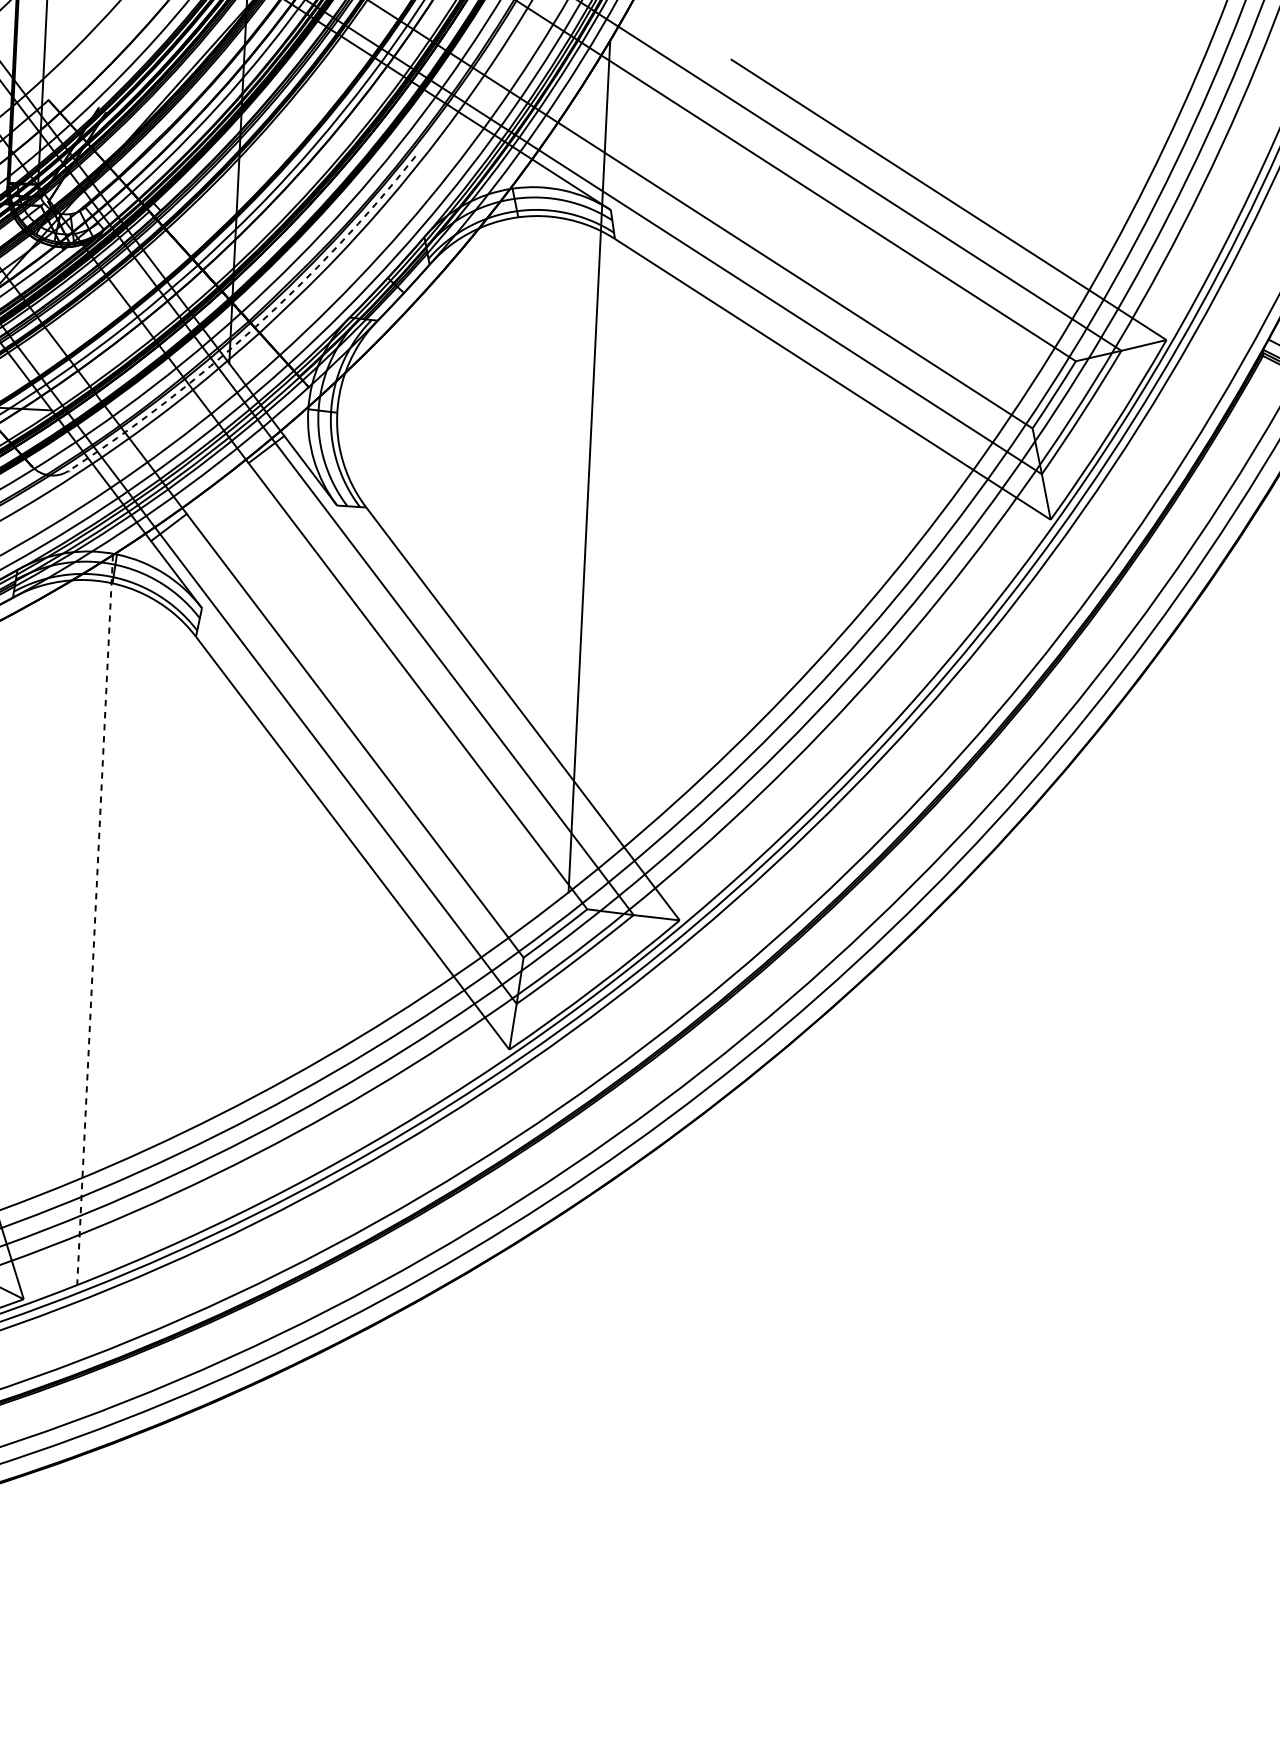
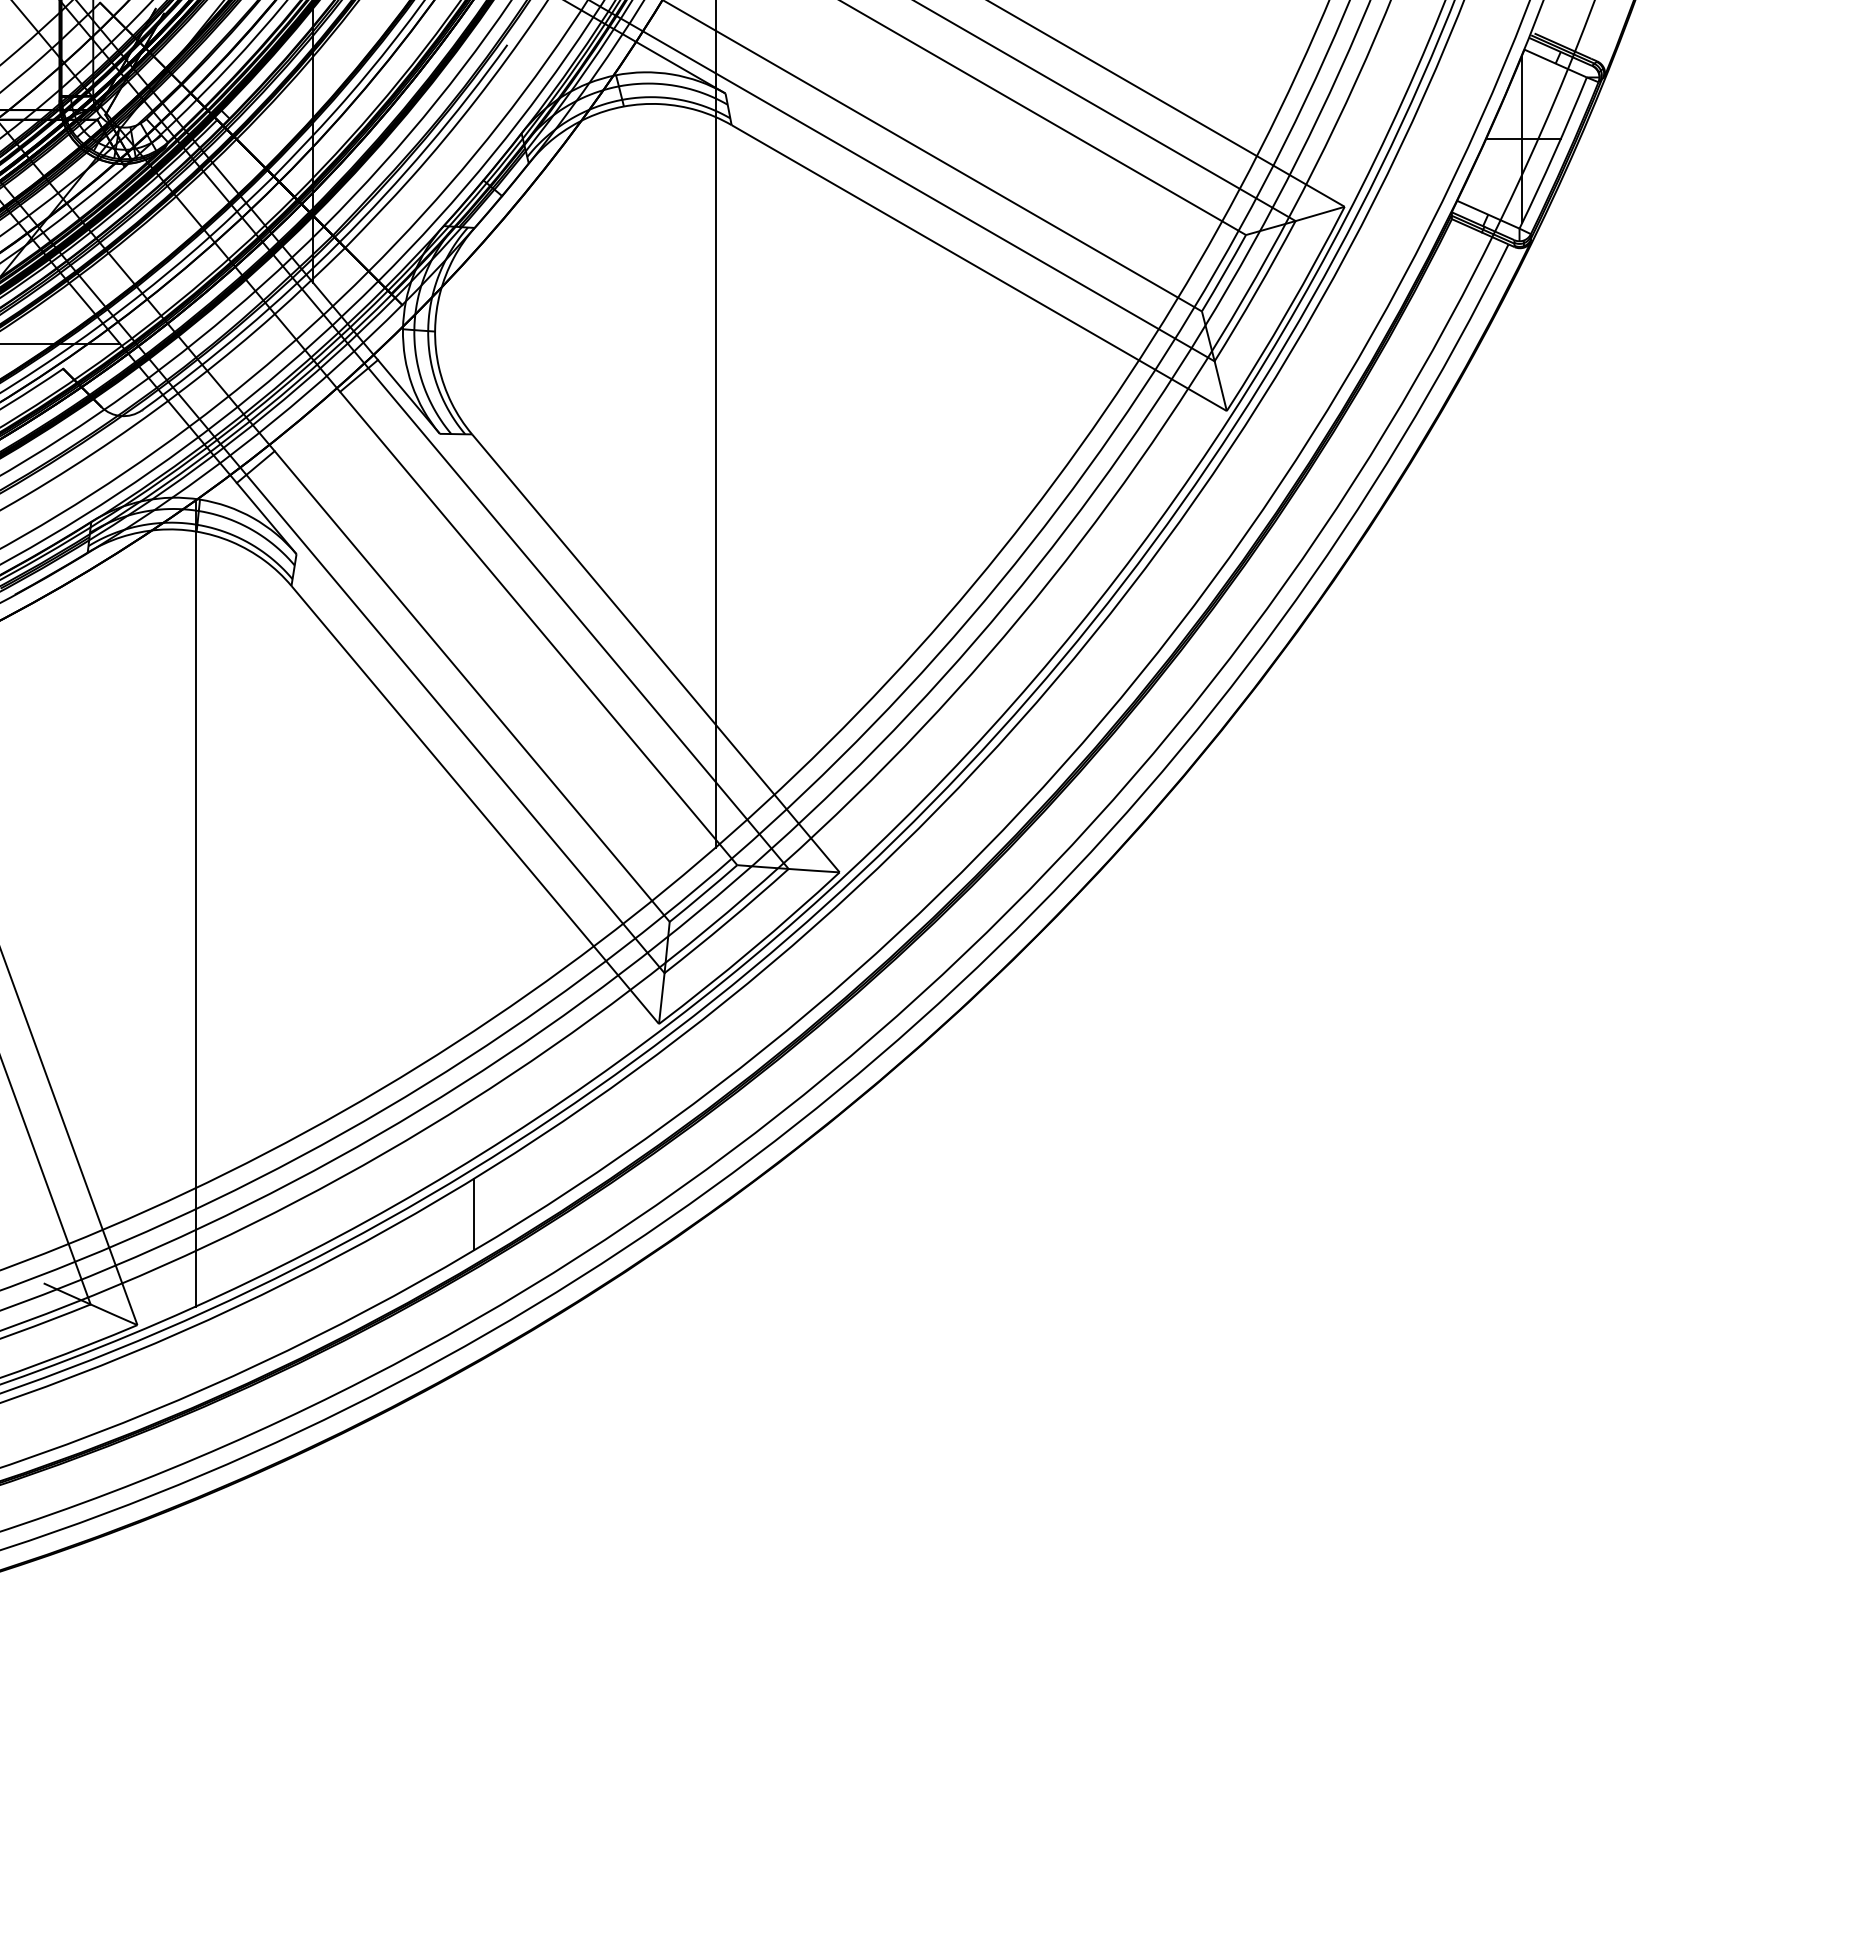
arc: (254, 327) -> (339, 242), dashed -> solid
line: (94, 920) -> (195, 904), dashed -> solid
line: (332, 1213) -> (473, 1214), added

